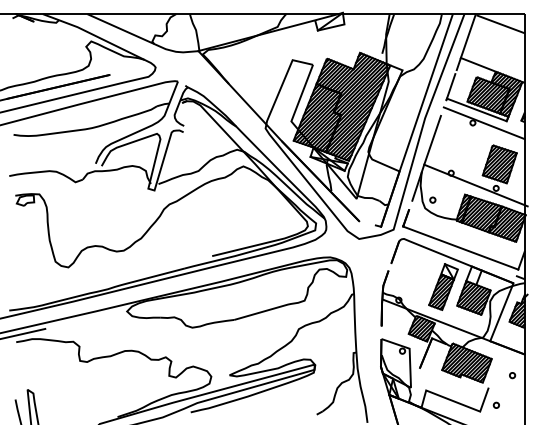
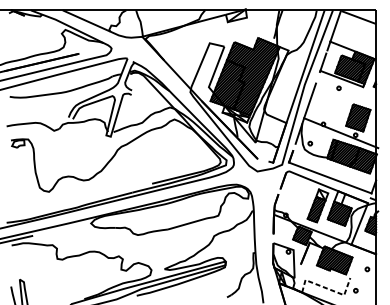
line: (483, 123) -> (346, 88), removed
line: (456, 402) -> (327, 288), solid -> dashed

